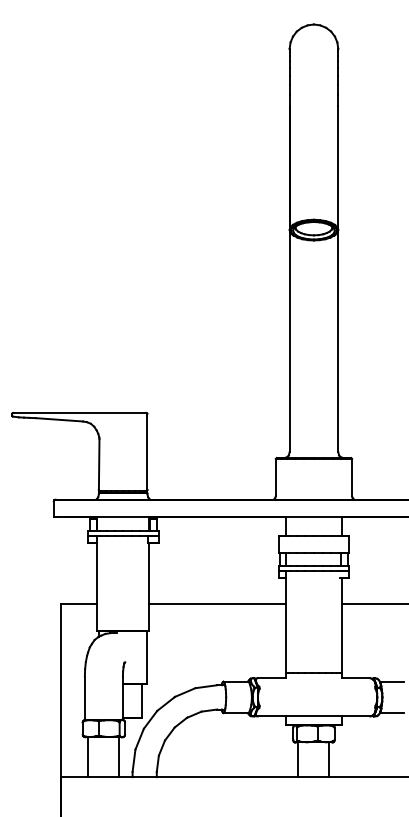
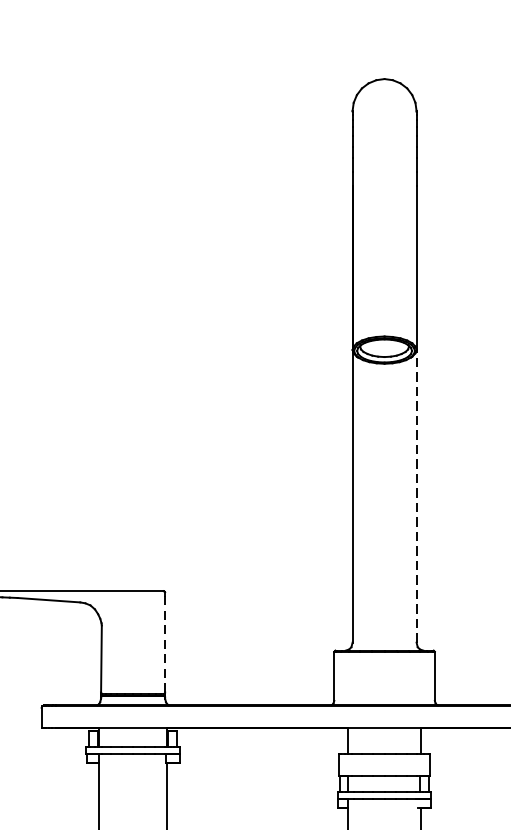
line: (338, 340) -> (416, 495), solid -> dashed
line: (147, 453) -> (165, 644), solid -> dashed

